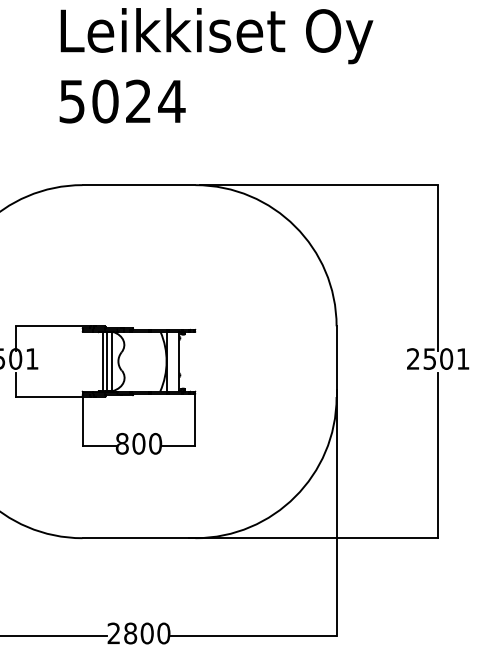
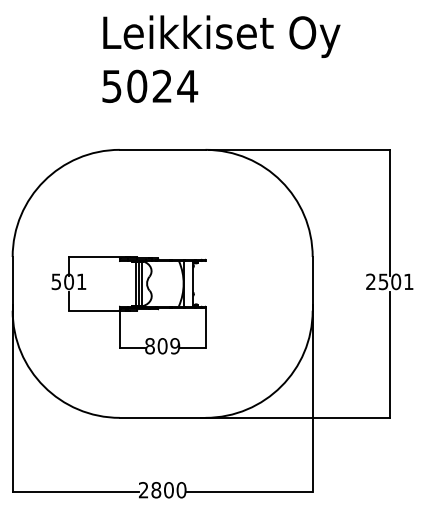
text: (154, 444) -> (174, 346), 800 -> 809

